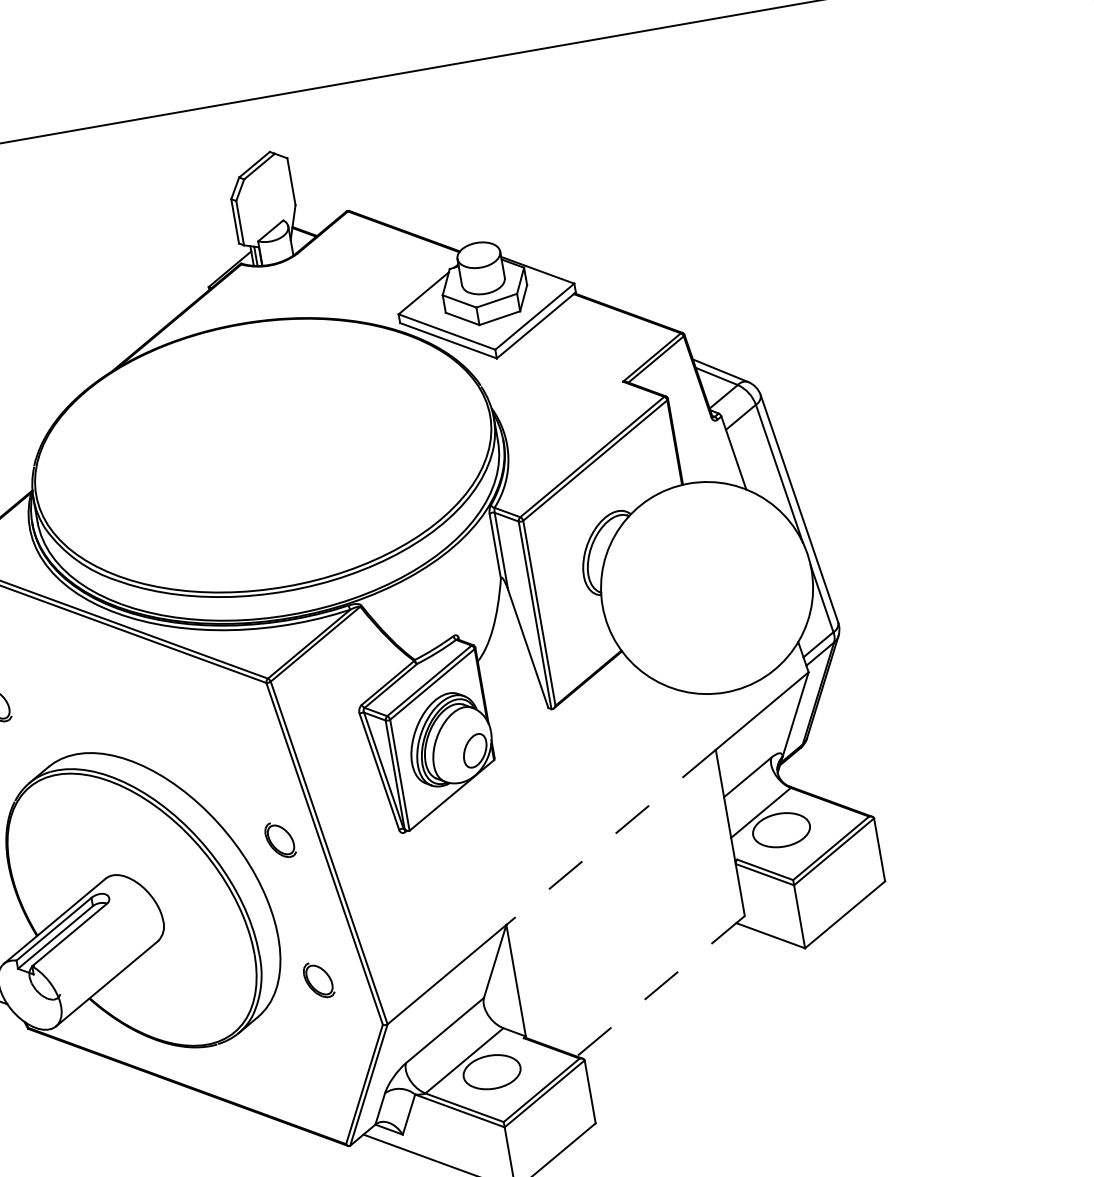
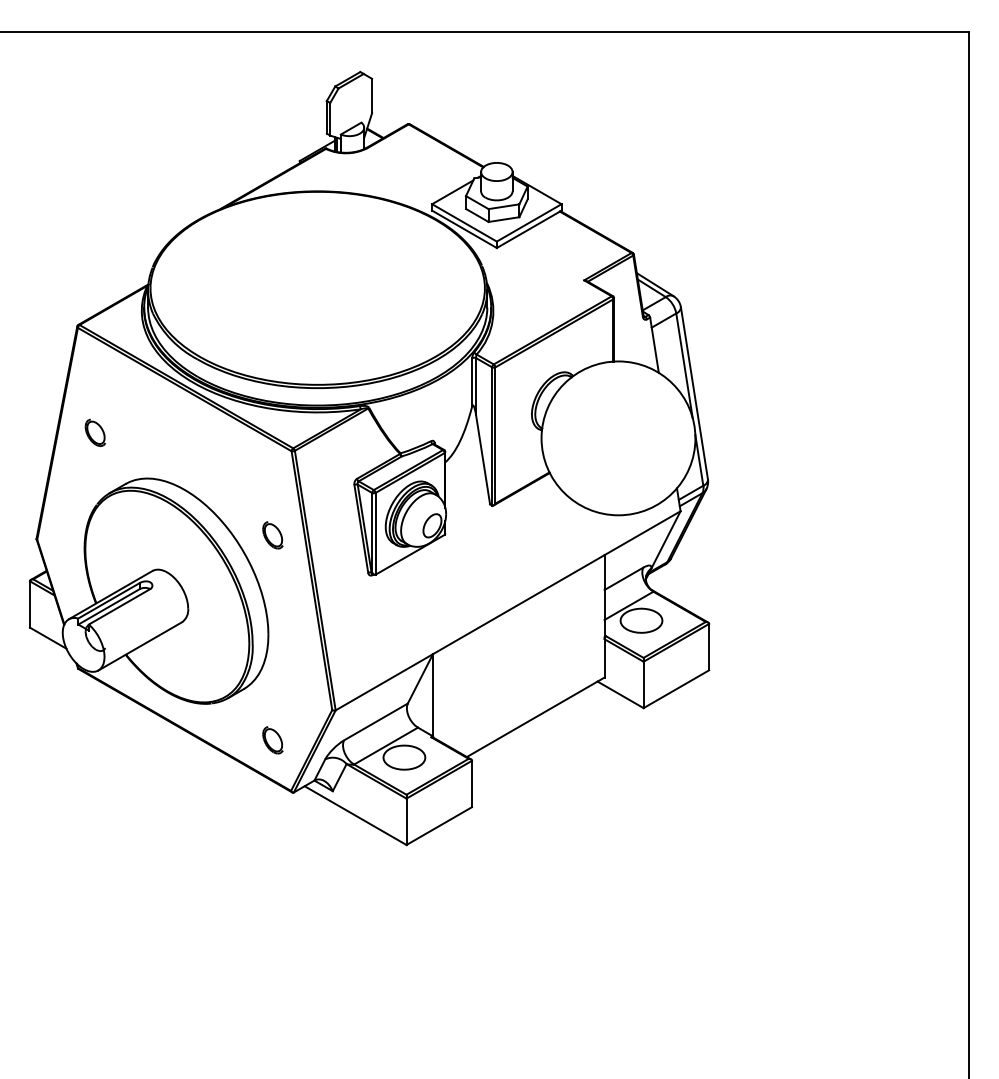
line: (610, 837) -> (518, 604), dashed -> solid
part: (279, 840) -> (272, 535), moved
part: (318, 980) -> (272, 740), moved
line: (660, 986) -> (535, 717), dashed -> solid

